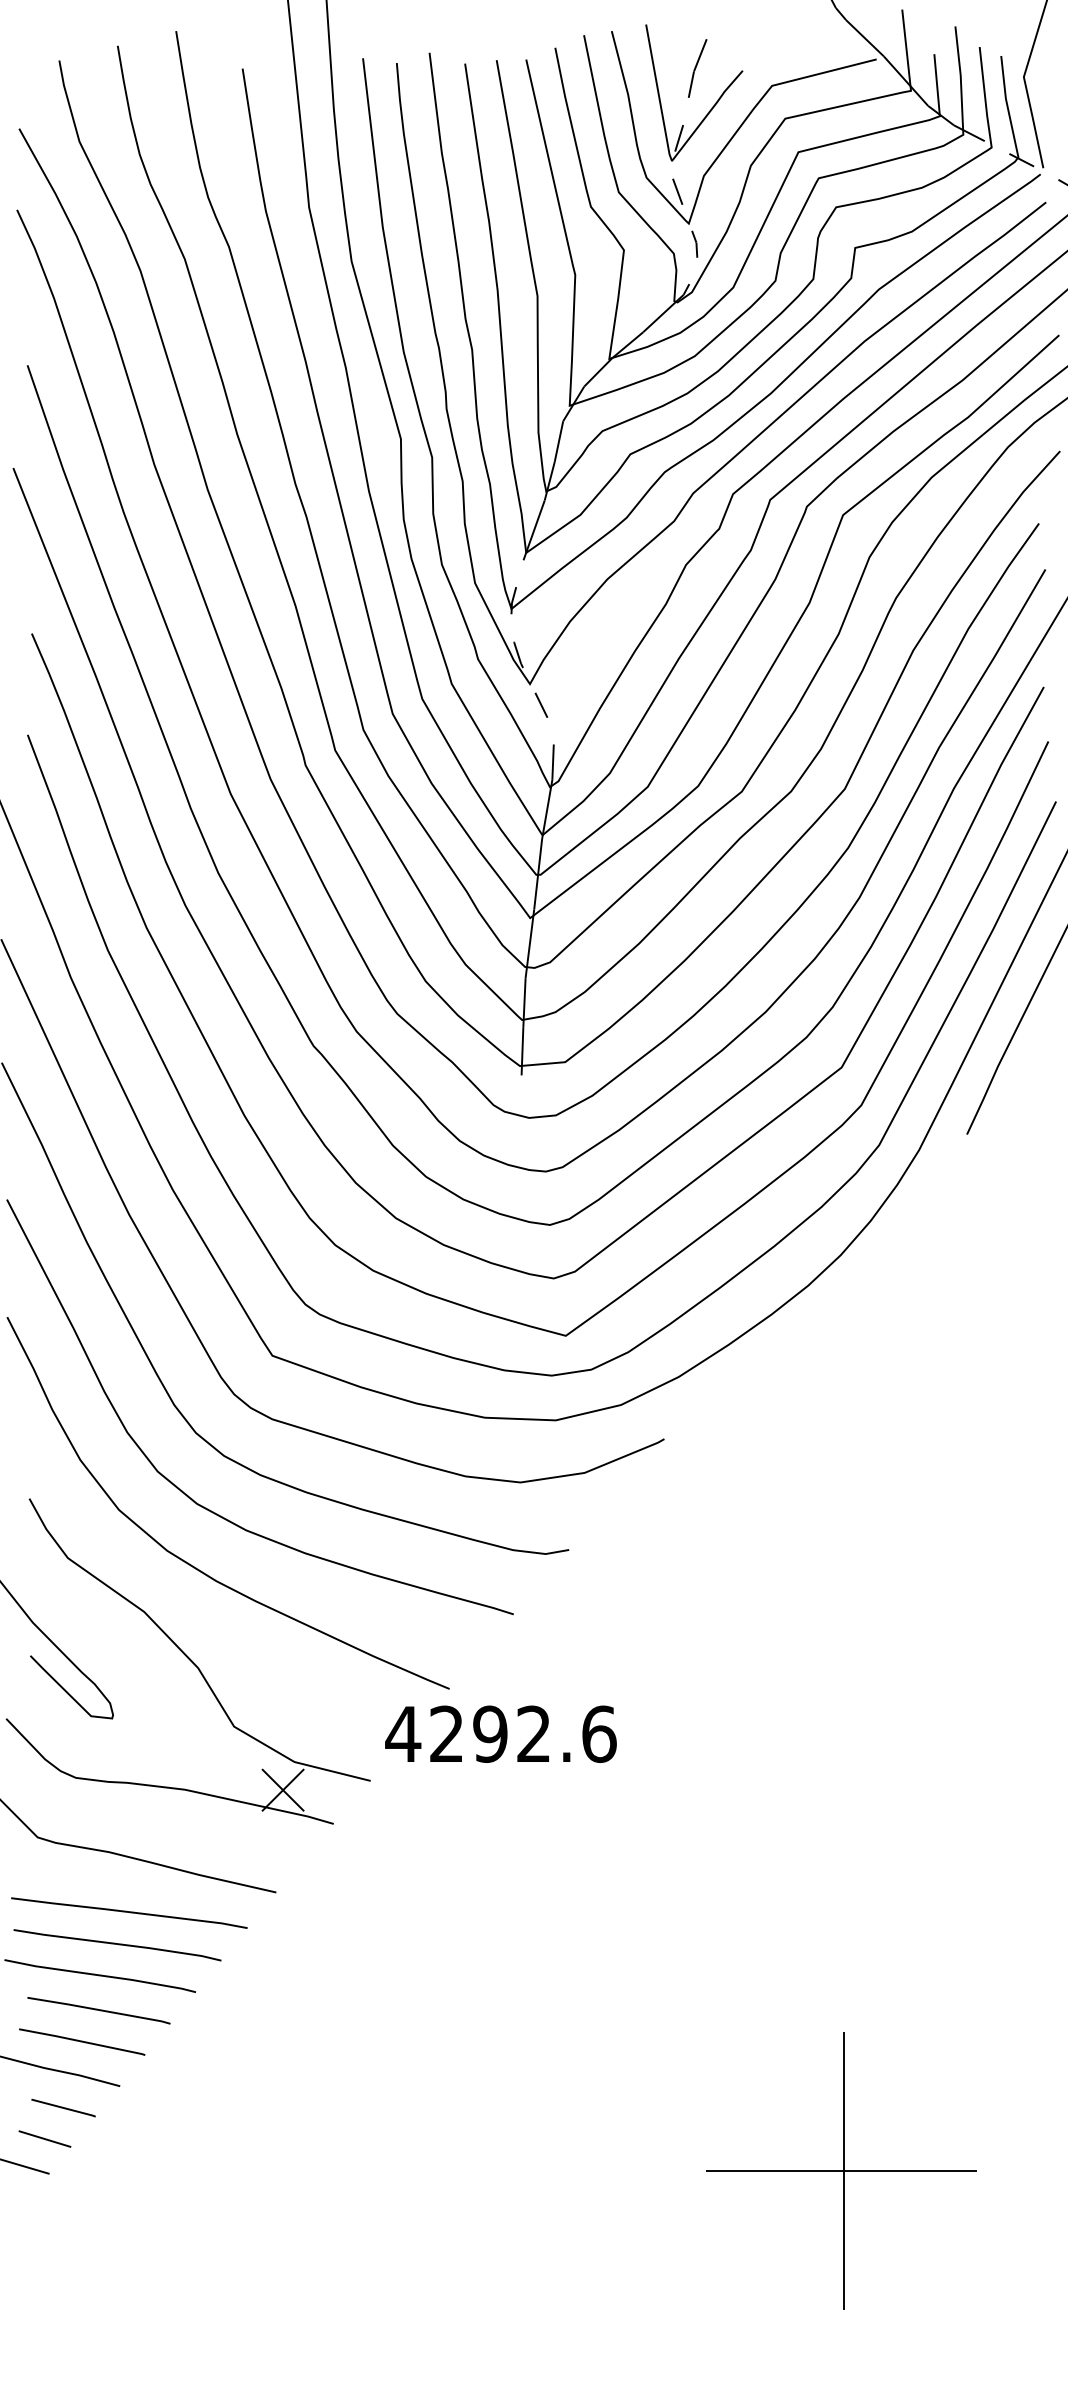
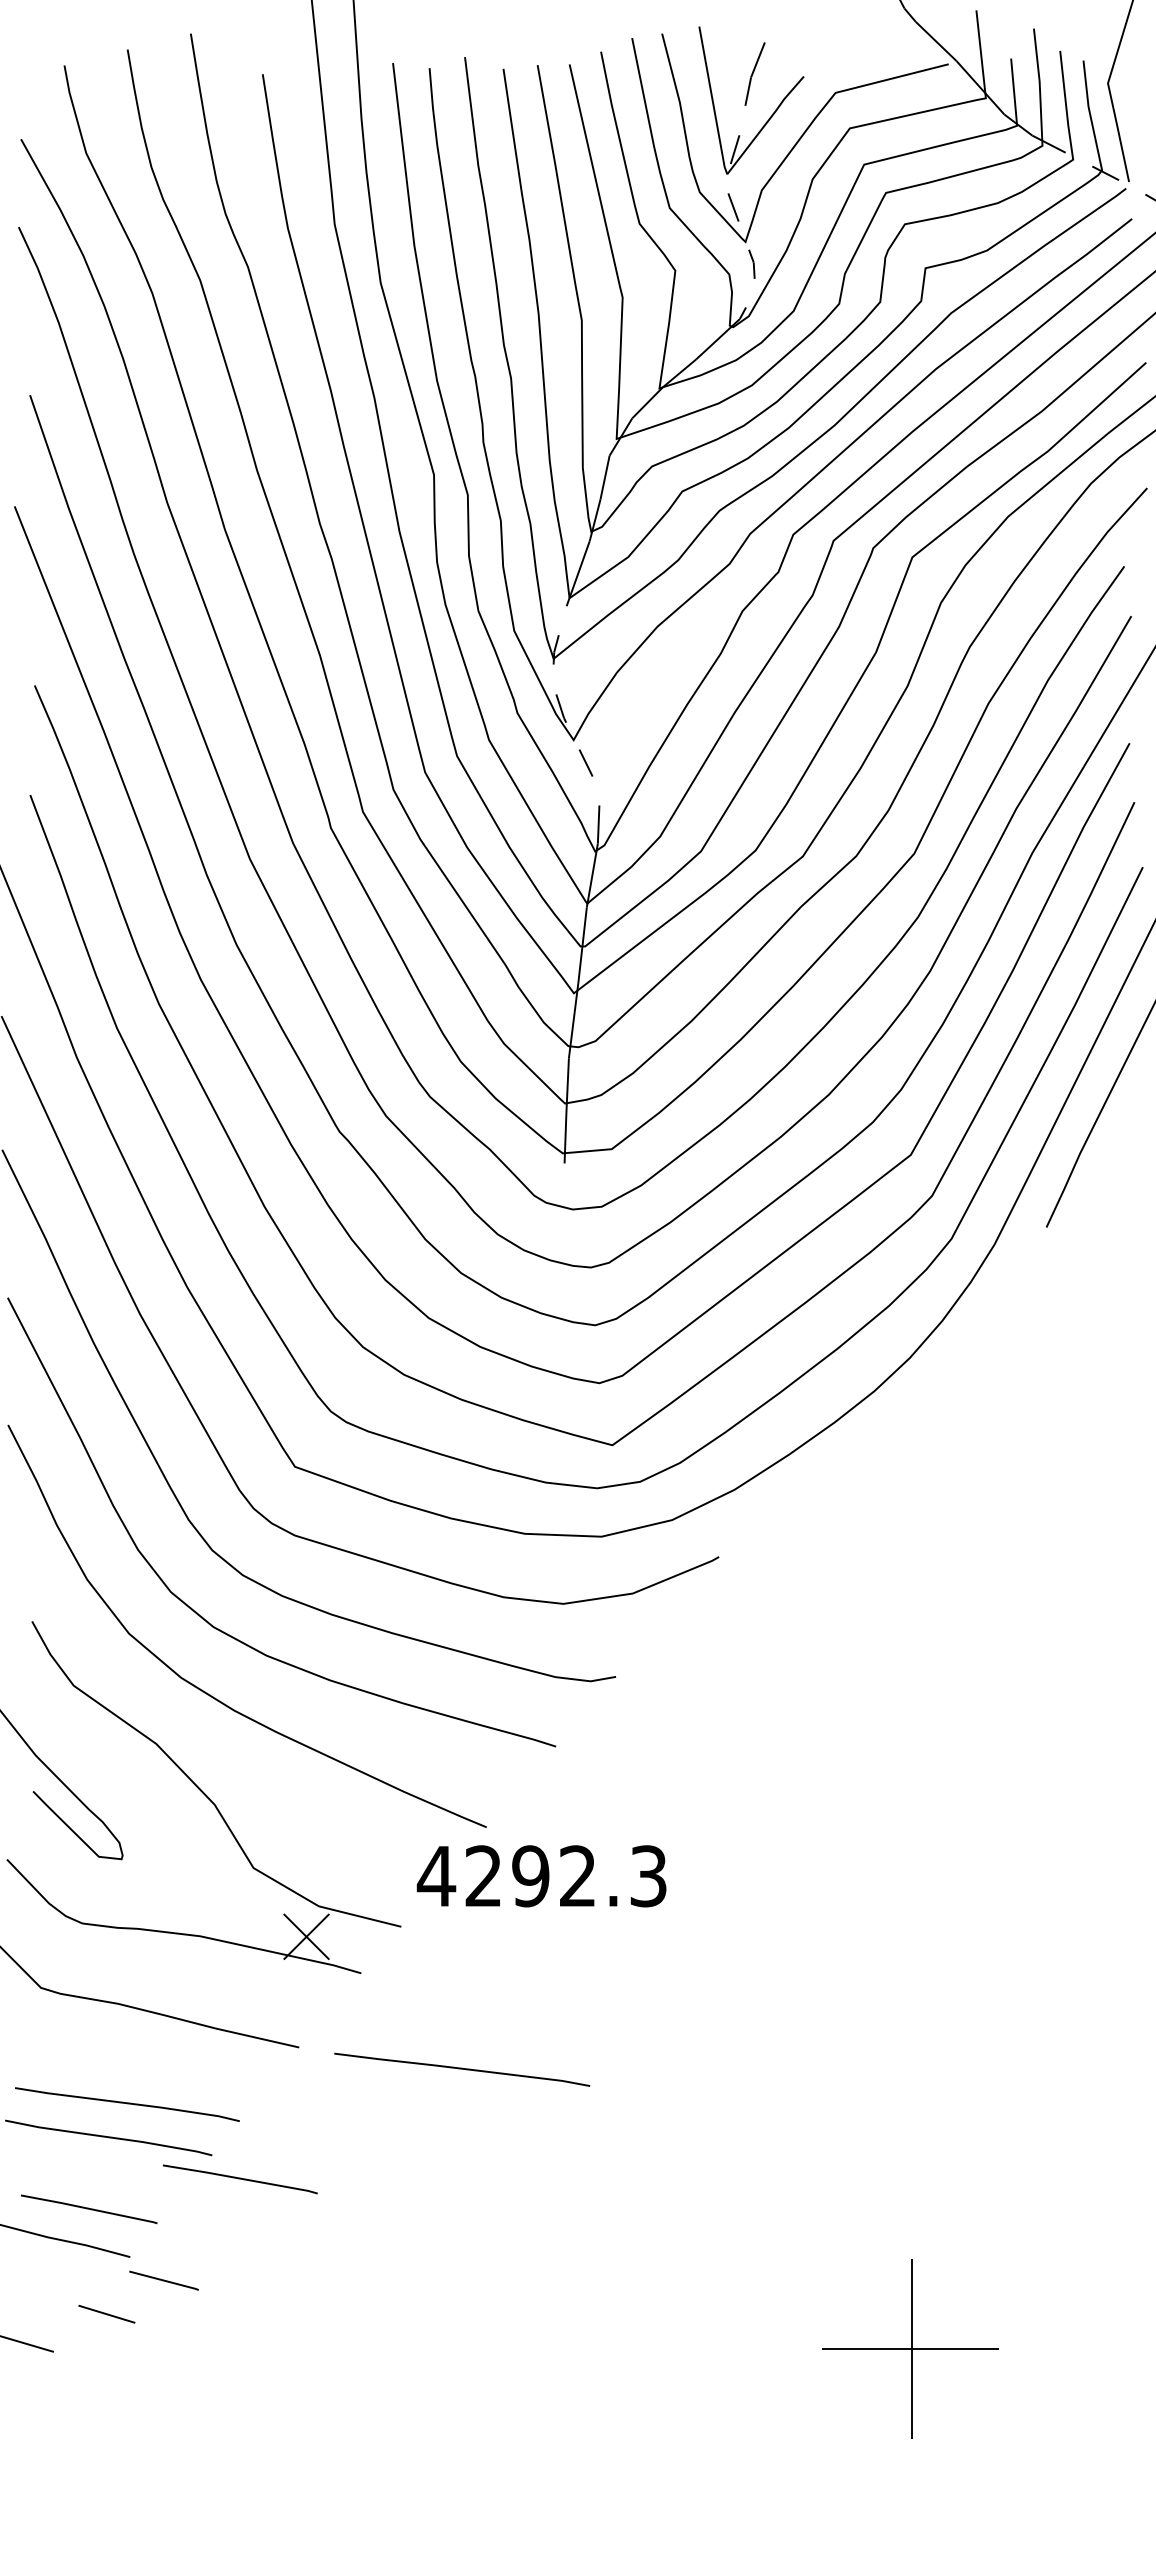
text: (599, 1734) -> (648, 1876), 4292.6 -> 4292.3
line: (129, 1912) -> (462, 2069), moved
line: (99, 2010) -> (240, 2179), moved
line: (63, 2107) -> (163, 2280), moved
line: (44, 2139) -> (106, 2314), moved
part: (841, 2170) -> (910, 2348), size x0.6

